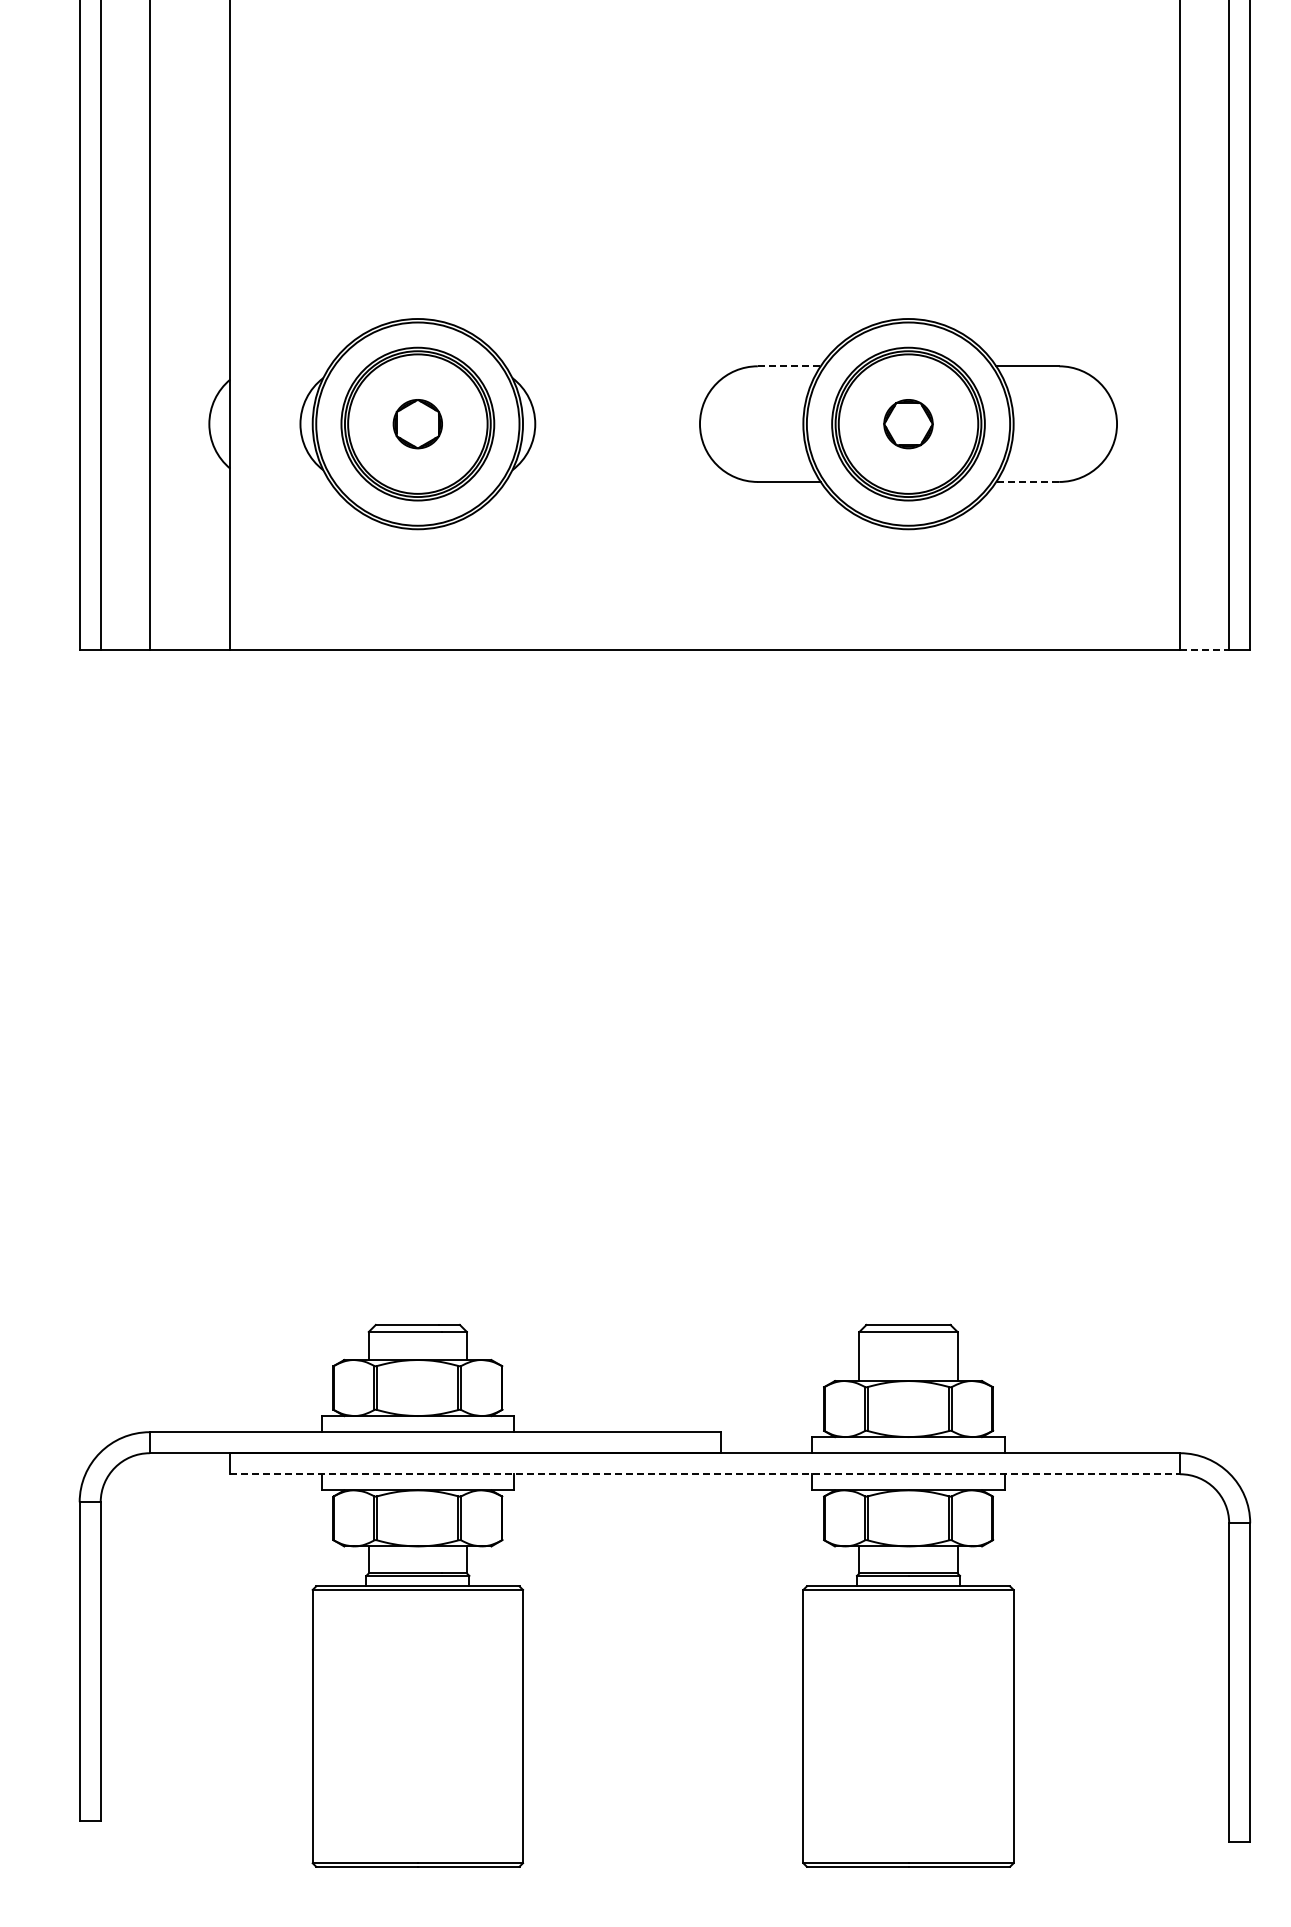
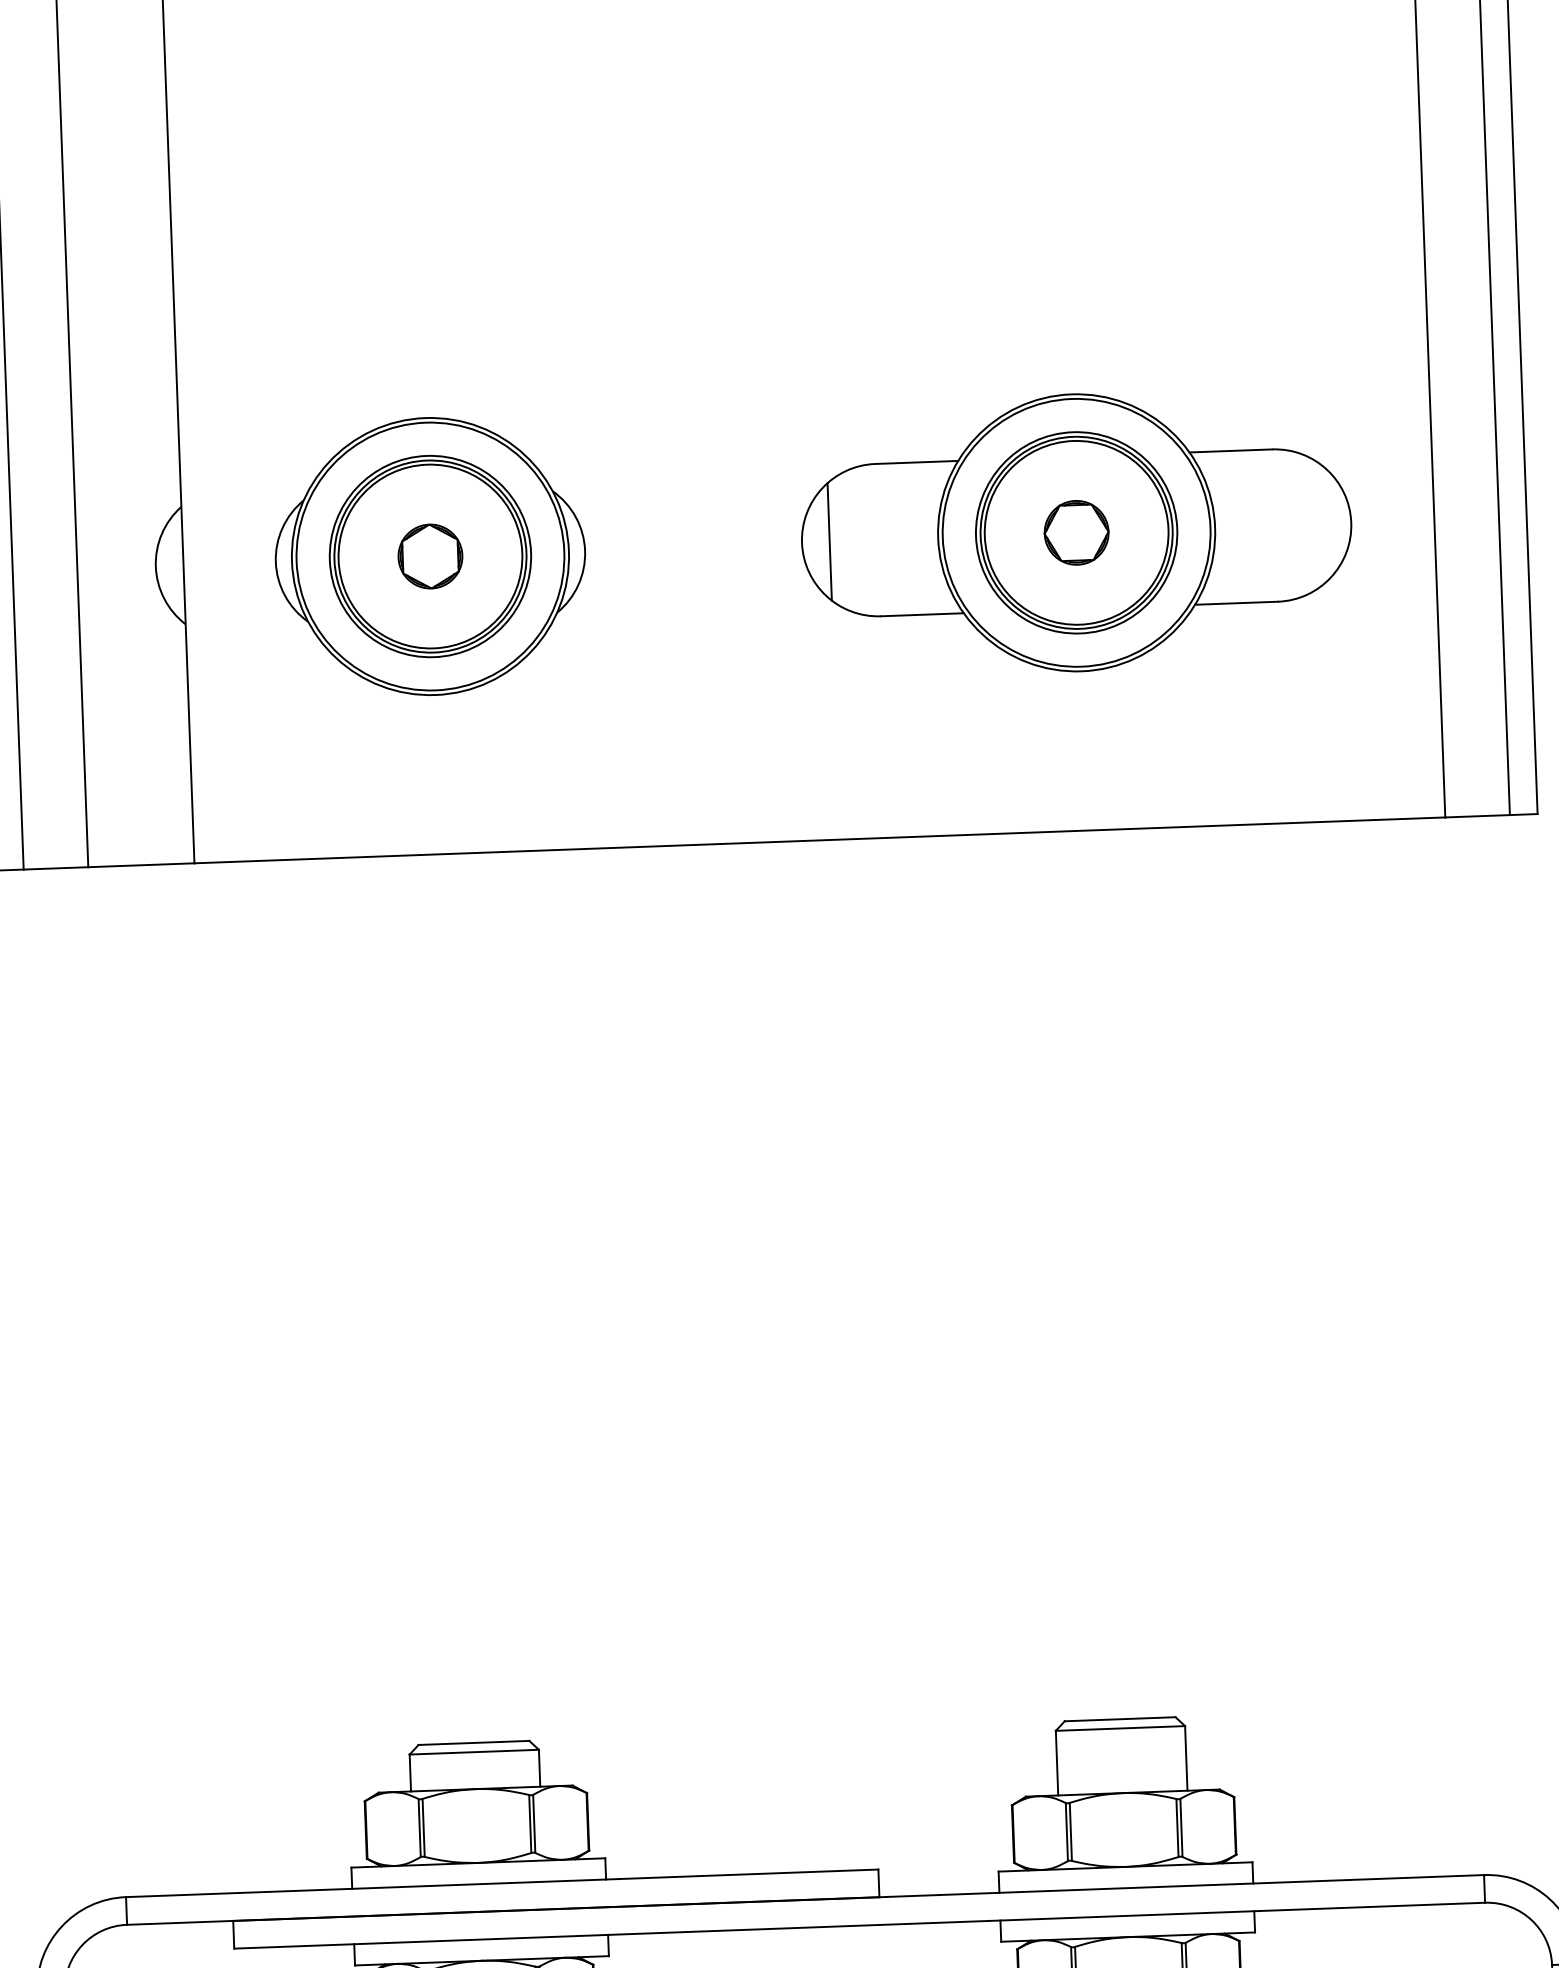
line: (789, 366) -> (917, 462), dashed -> solid
line: (721, 423) -> (830, 541), added
line: (1027, 481) -> (1236, 602), dashed -> solid
line: (1204, 650) -> (1477, 816), dashed -> solid
line: (705, 1474) -> (860, 1925), dashed -> solid

